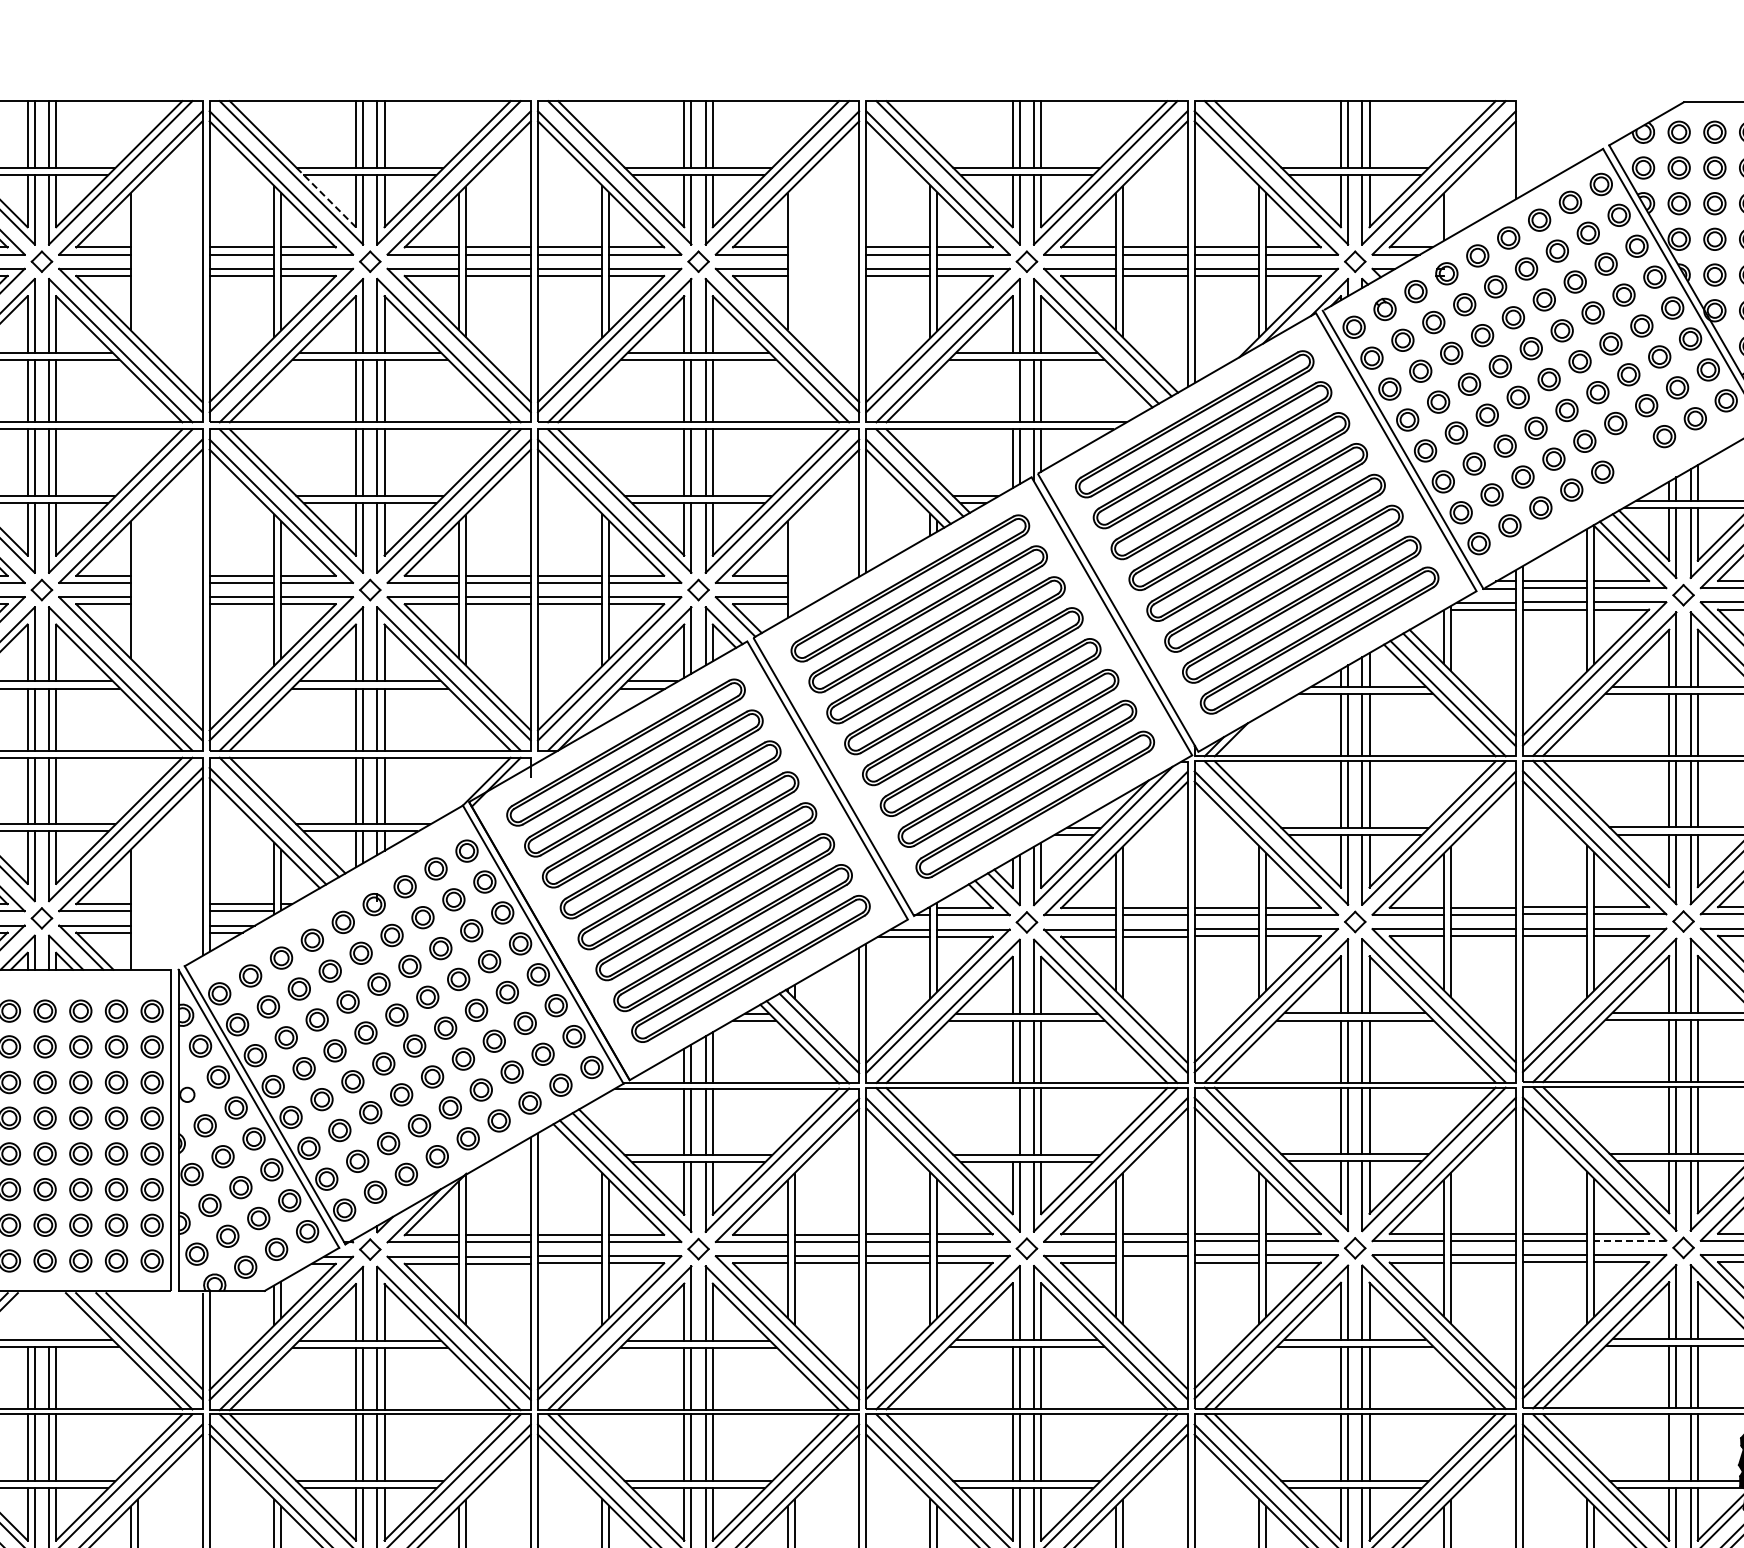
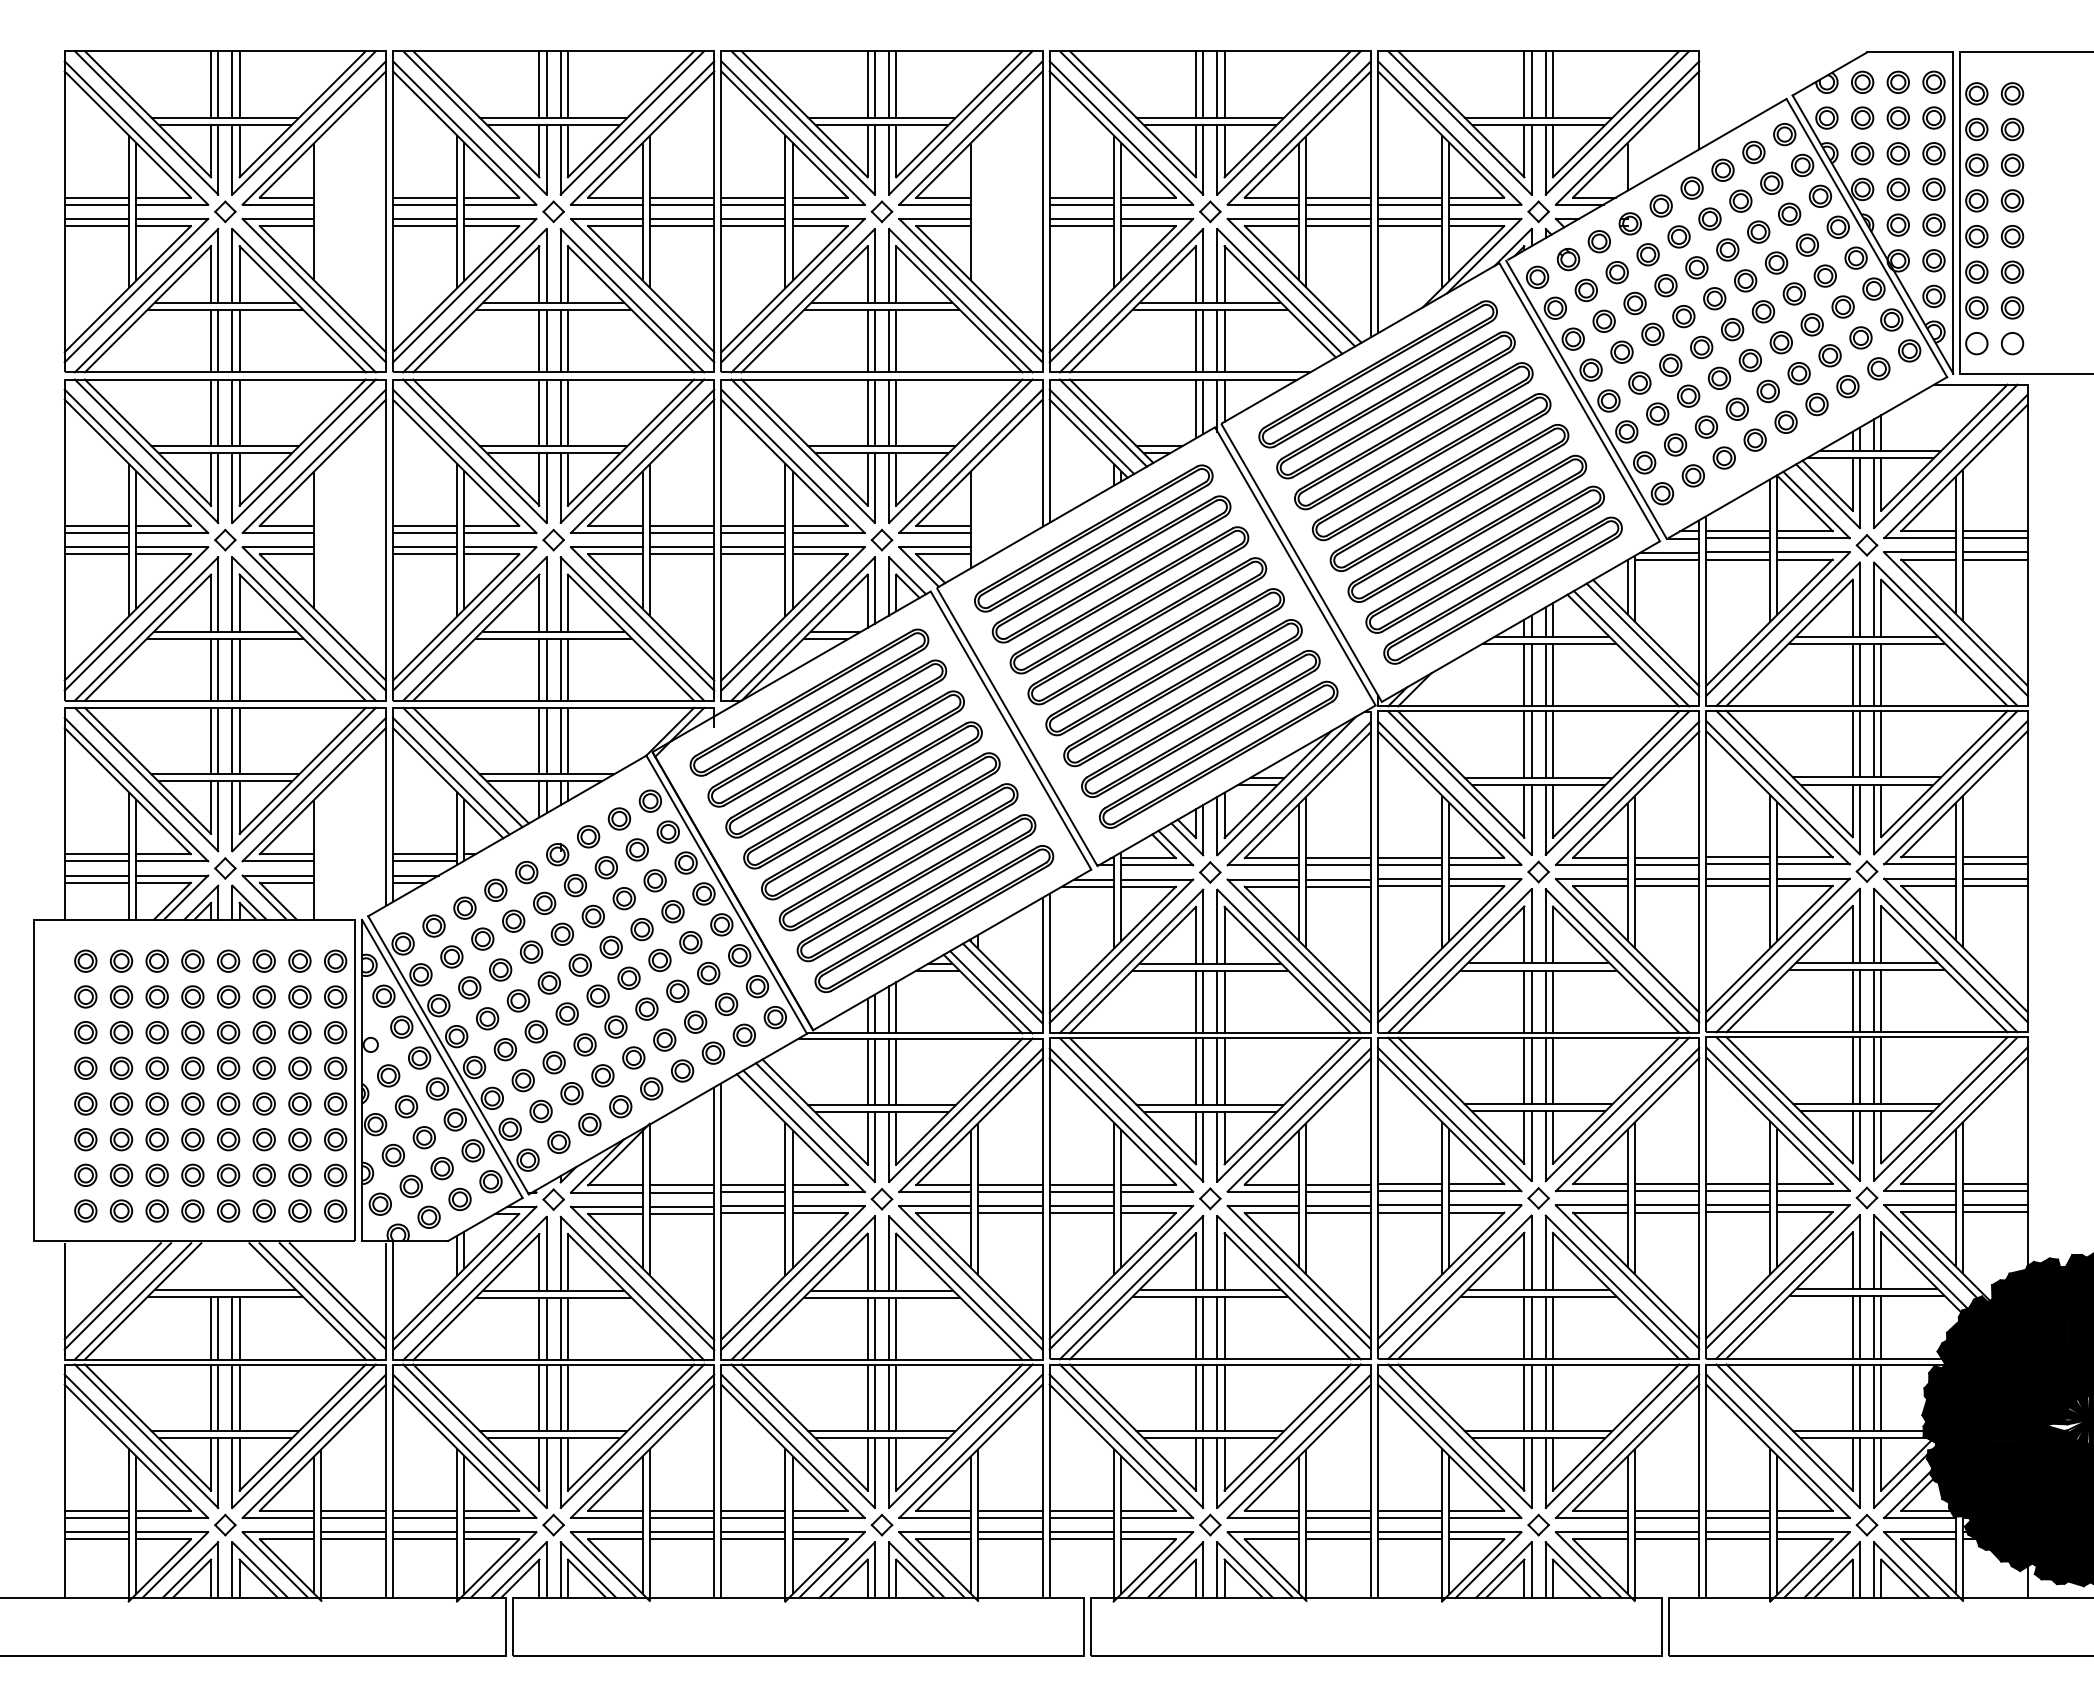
line: (326, 197) -> (509, 147), dashed -> solid
line: (1013, 391) -> (1196, 341), added
part: (1633, 454) -> (1816, 404), added
line: (1013, 1121) -> (1196, 1071), added
line: (1630, 1240) -> (1813, 1190), dashed -> solid
line: (1155, 1263) -> (1338, 1213), added
line: (1676, 1447) -> (1859, 1397), added

